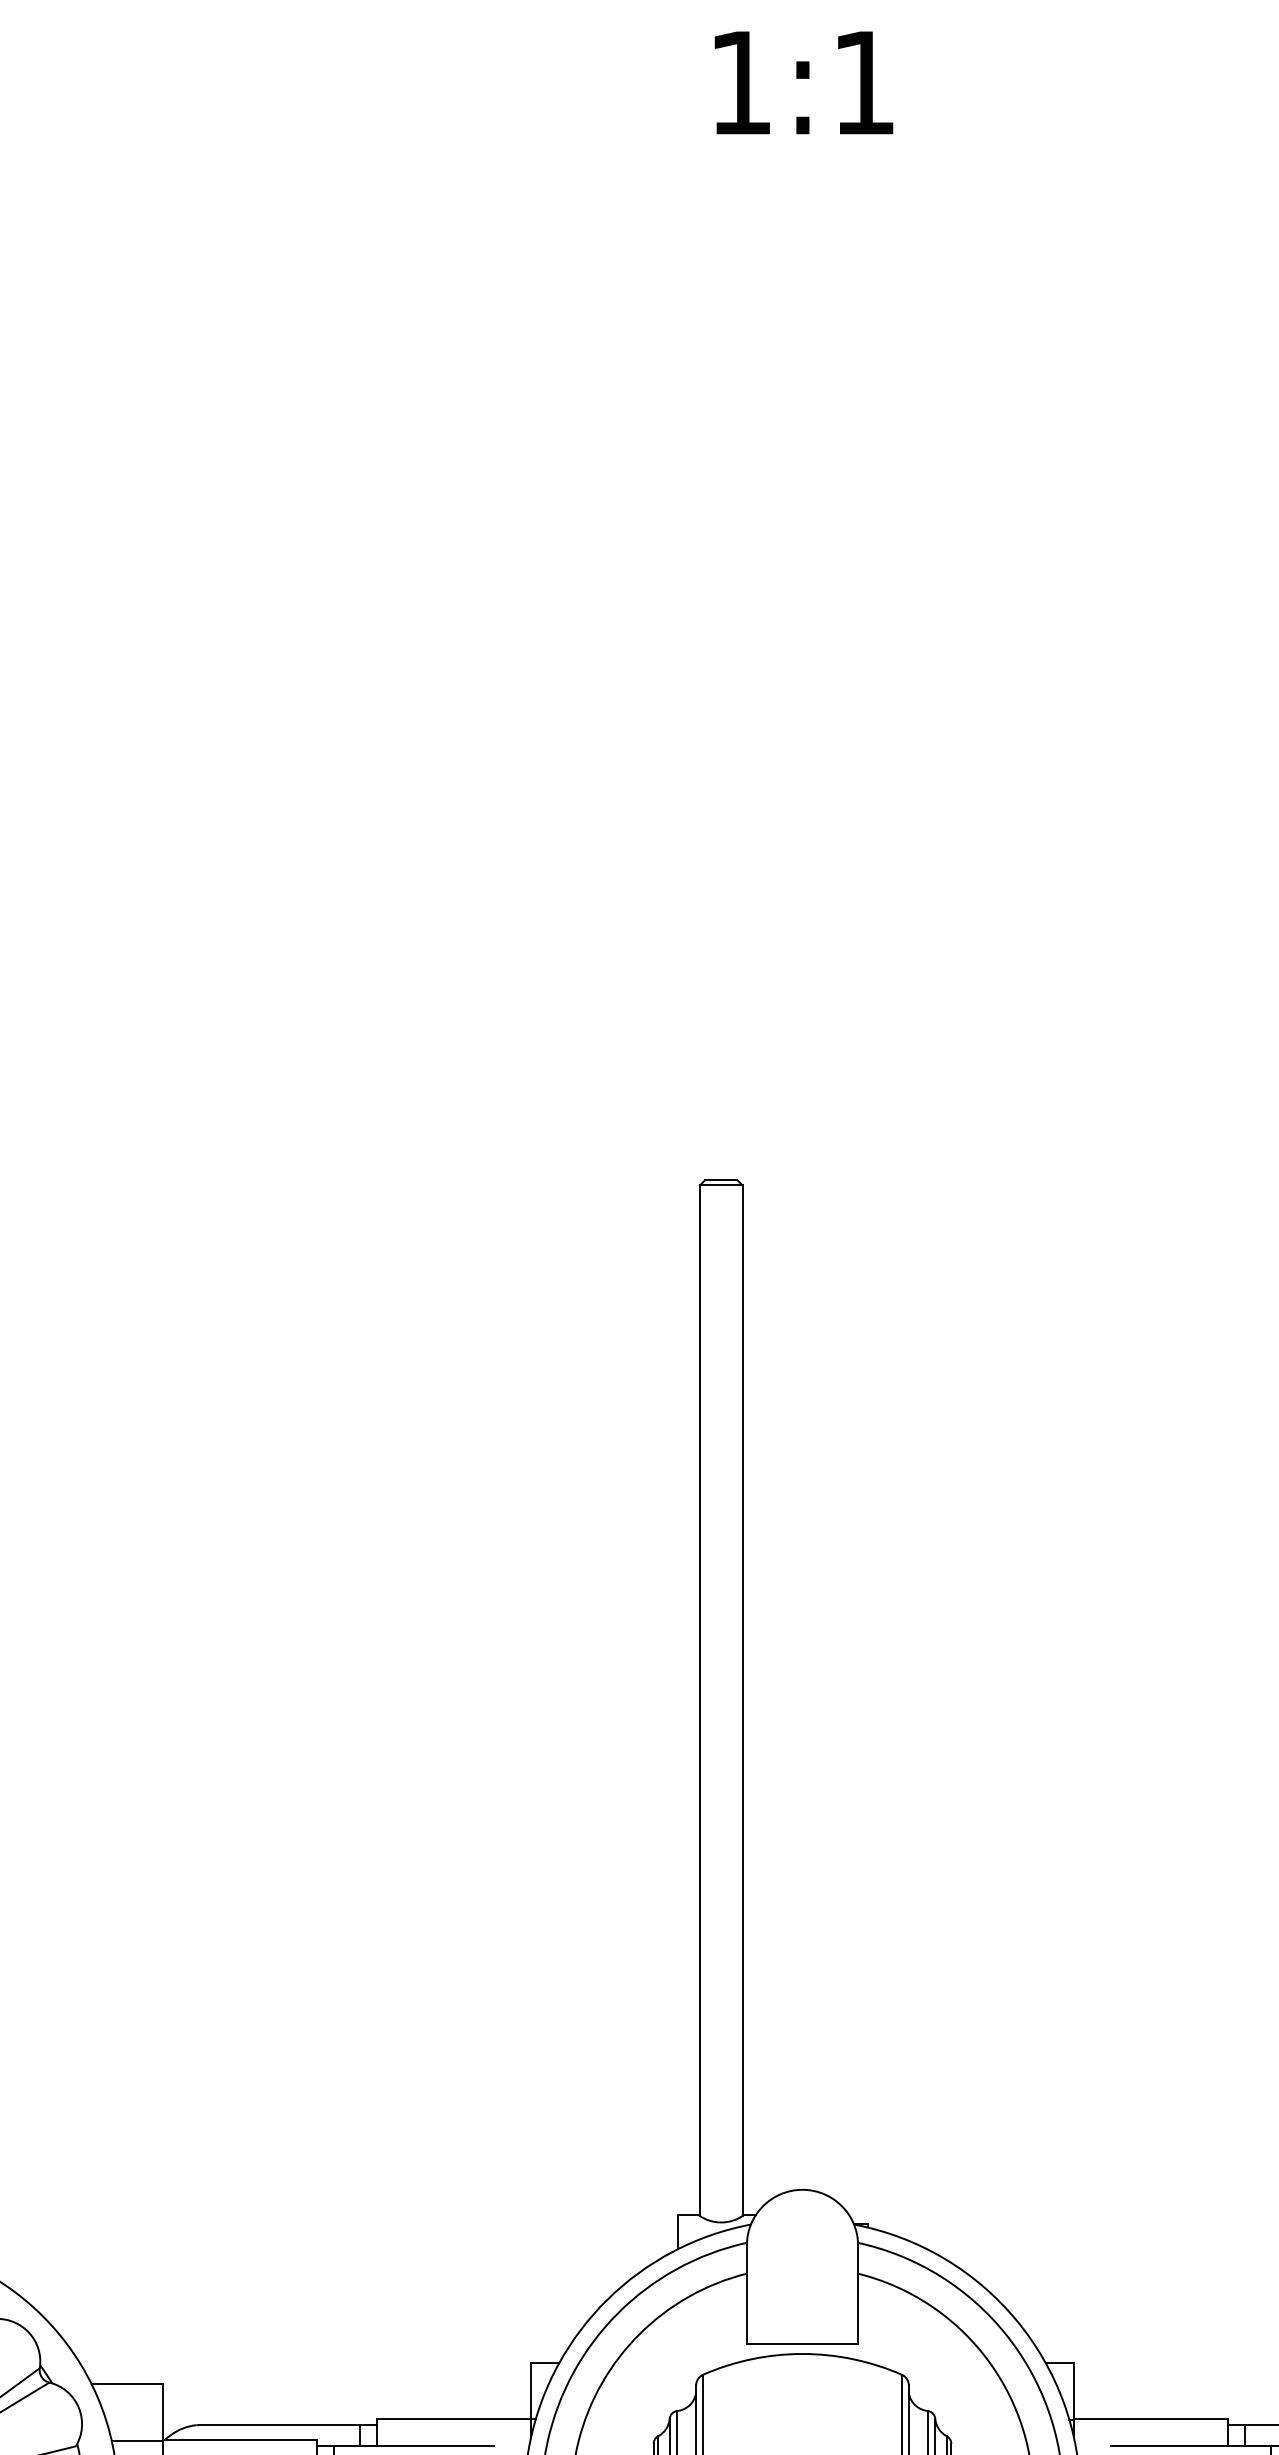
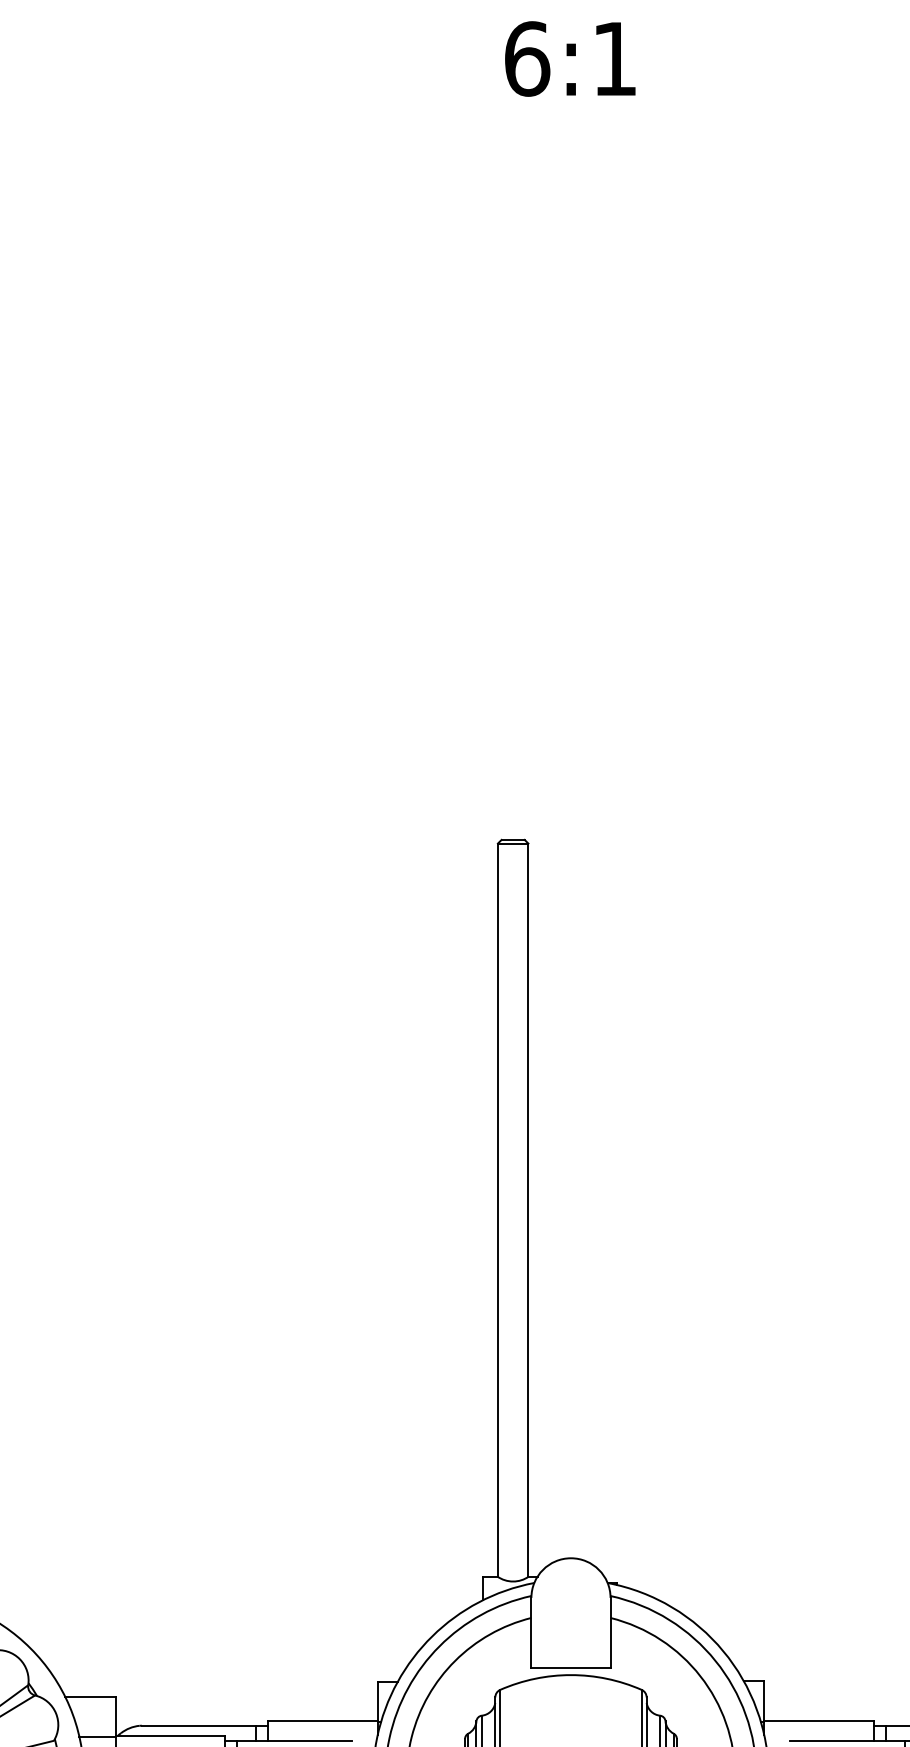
text: (741, 82) -> (527, 58), 1:1 -> 6:1

